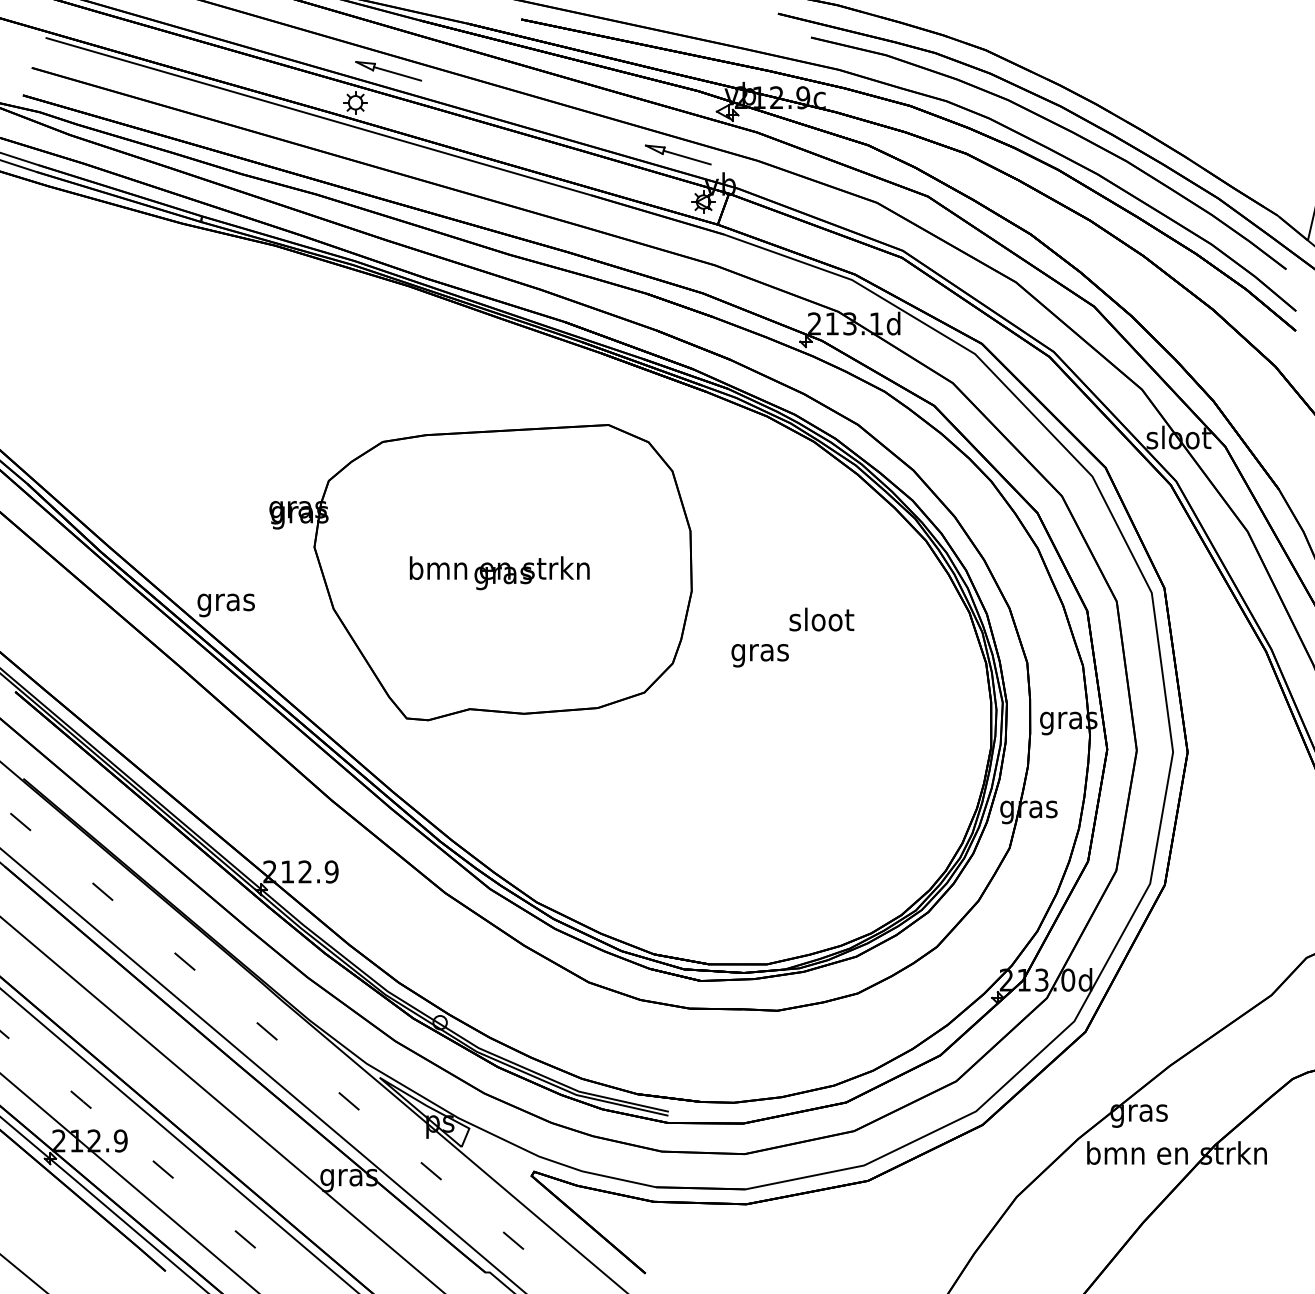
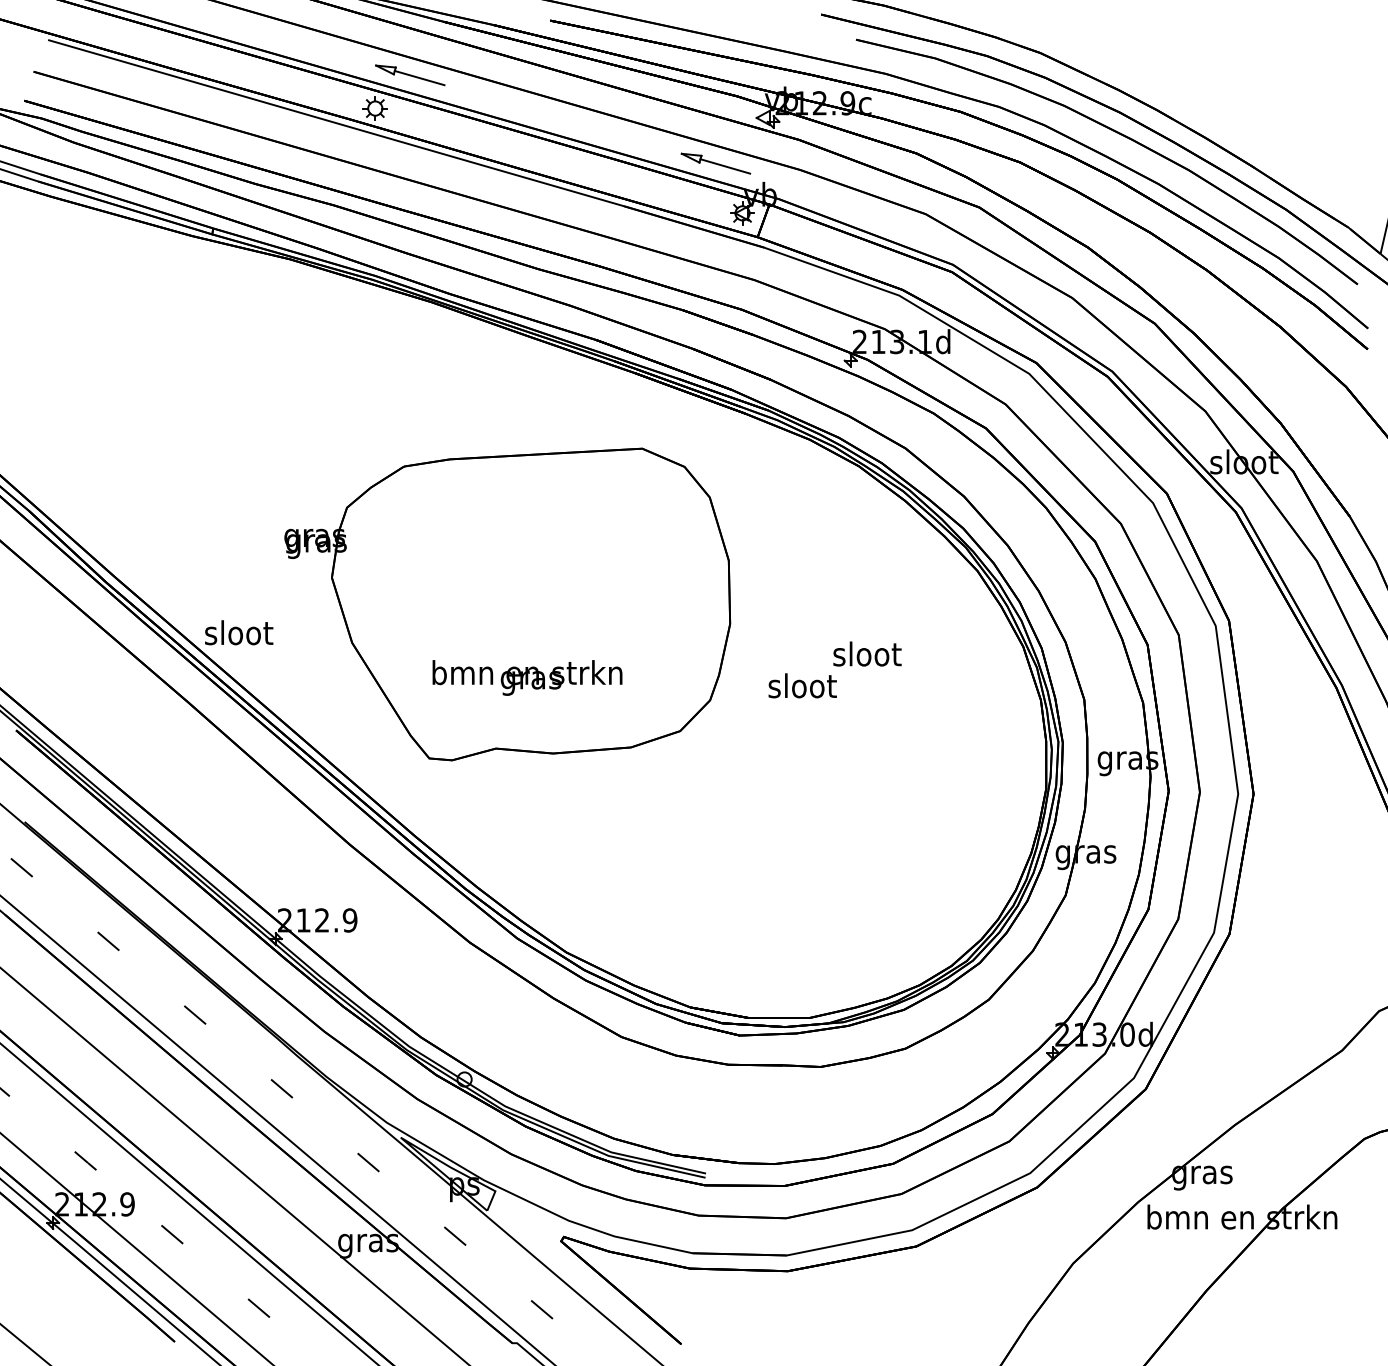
text: (499, 573) -> (527, 678), moved
text: (226, 602) -> (239, 636), gras -> sloot
text: (760, 652) -> (802, 688), gras -> sloot

